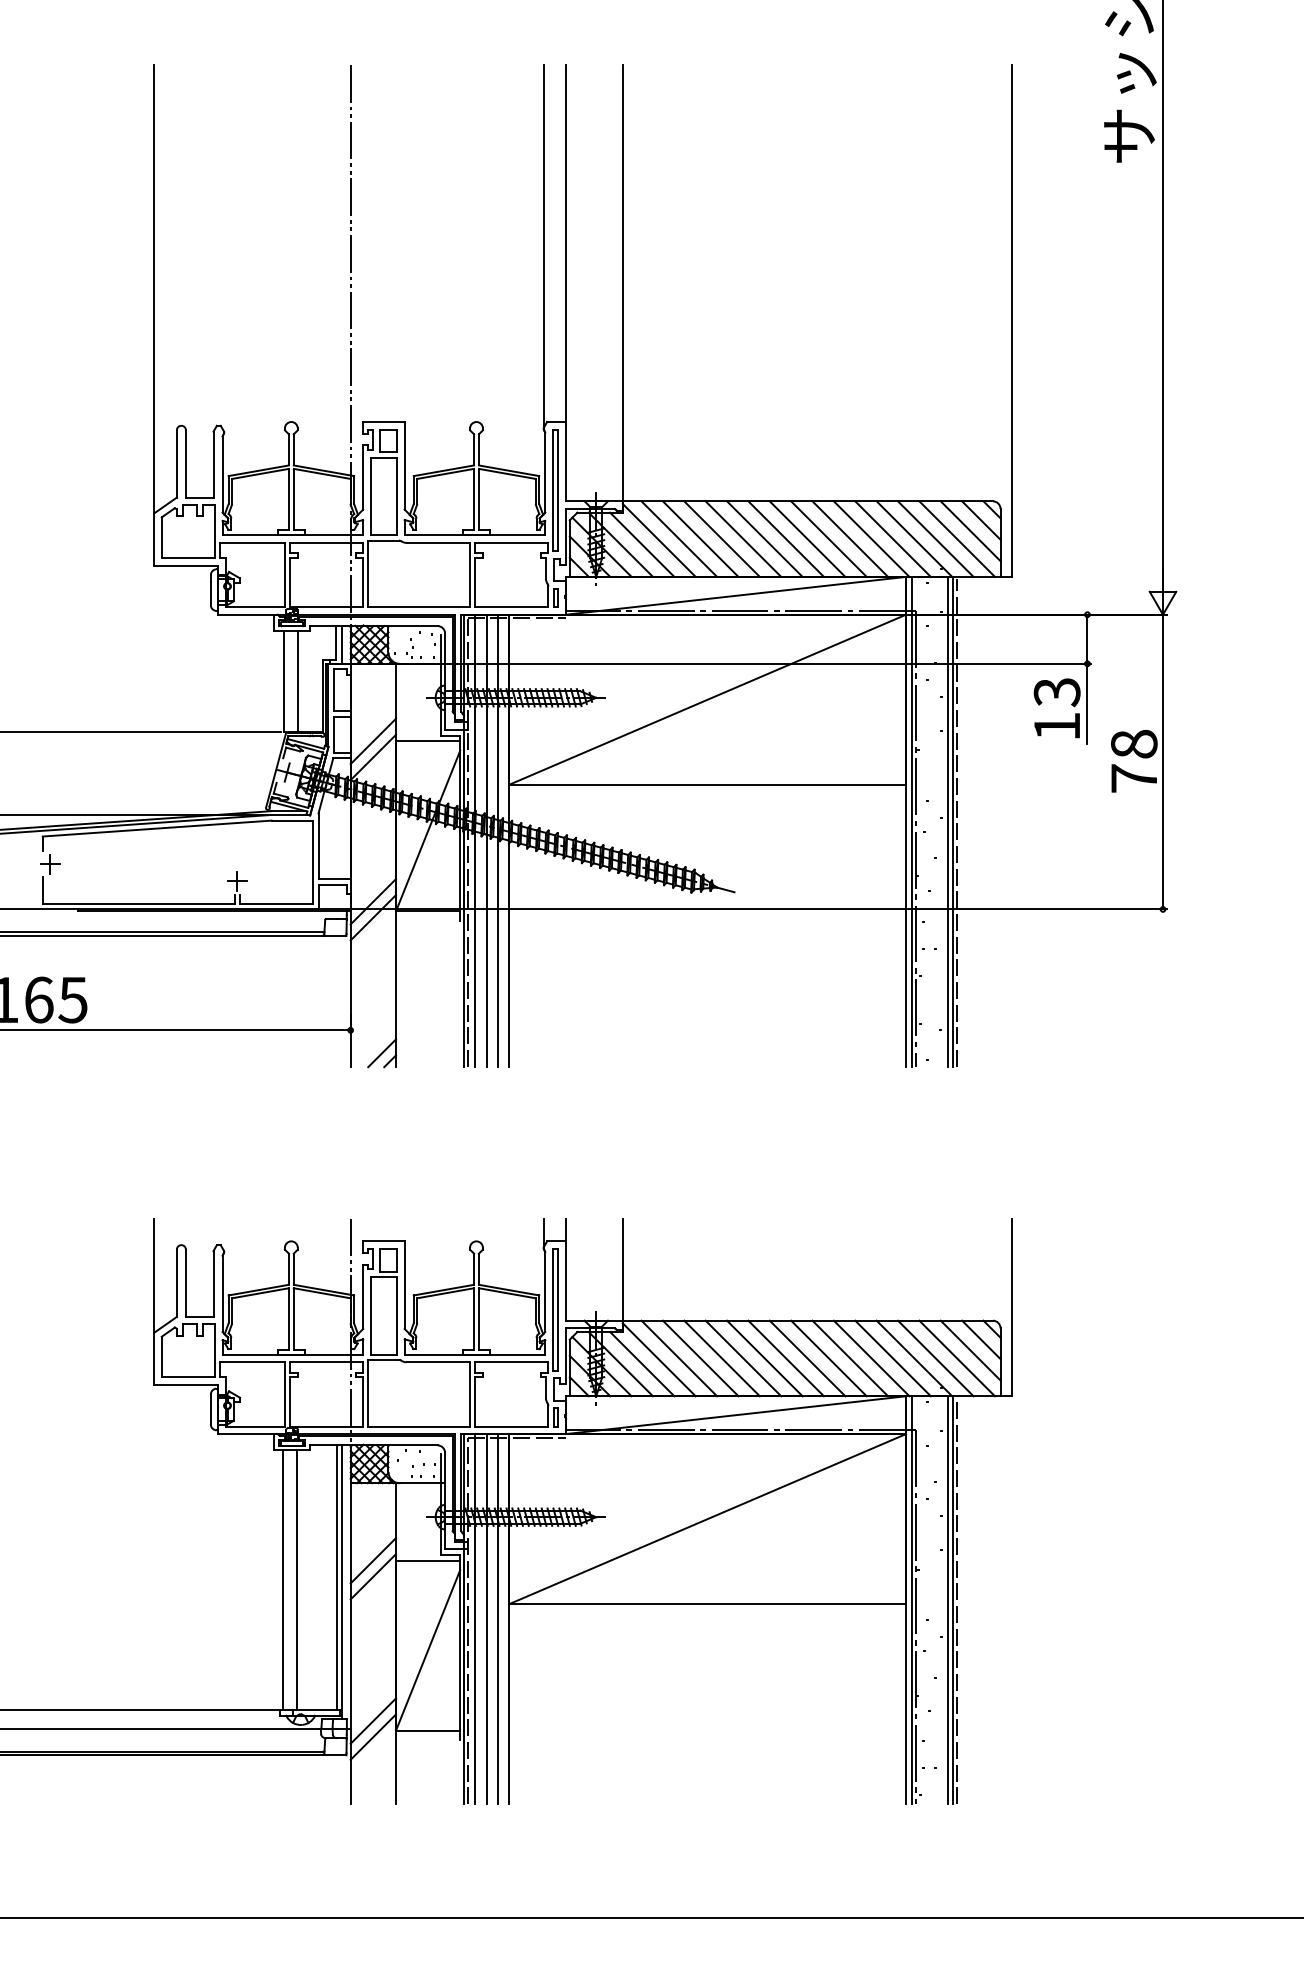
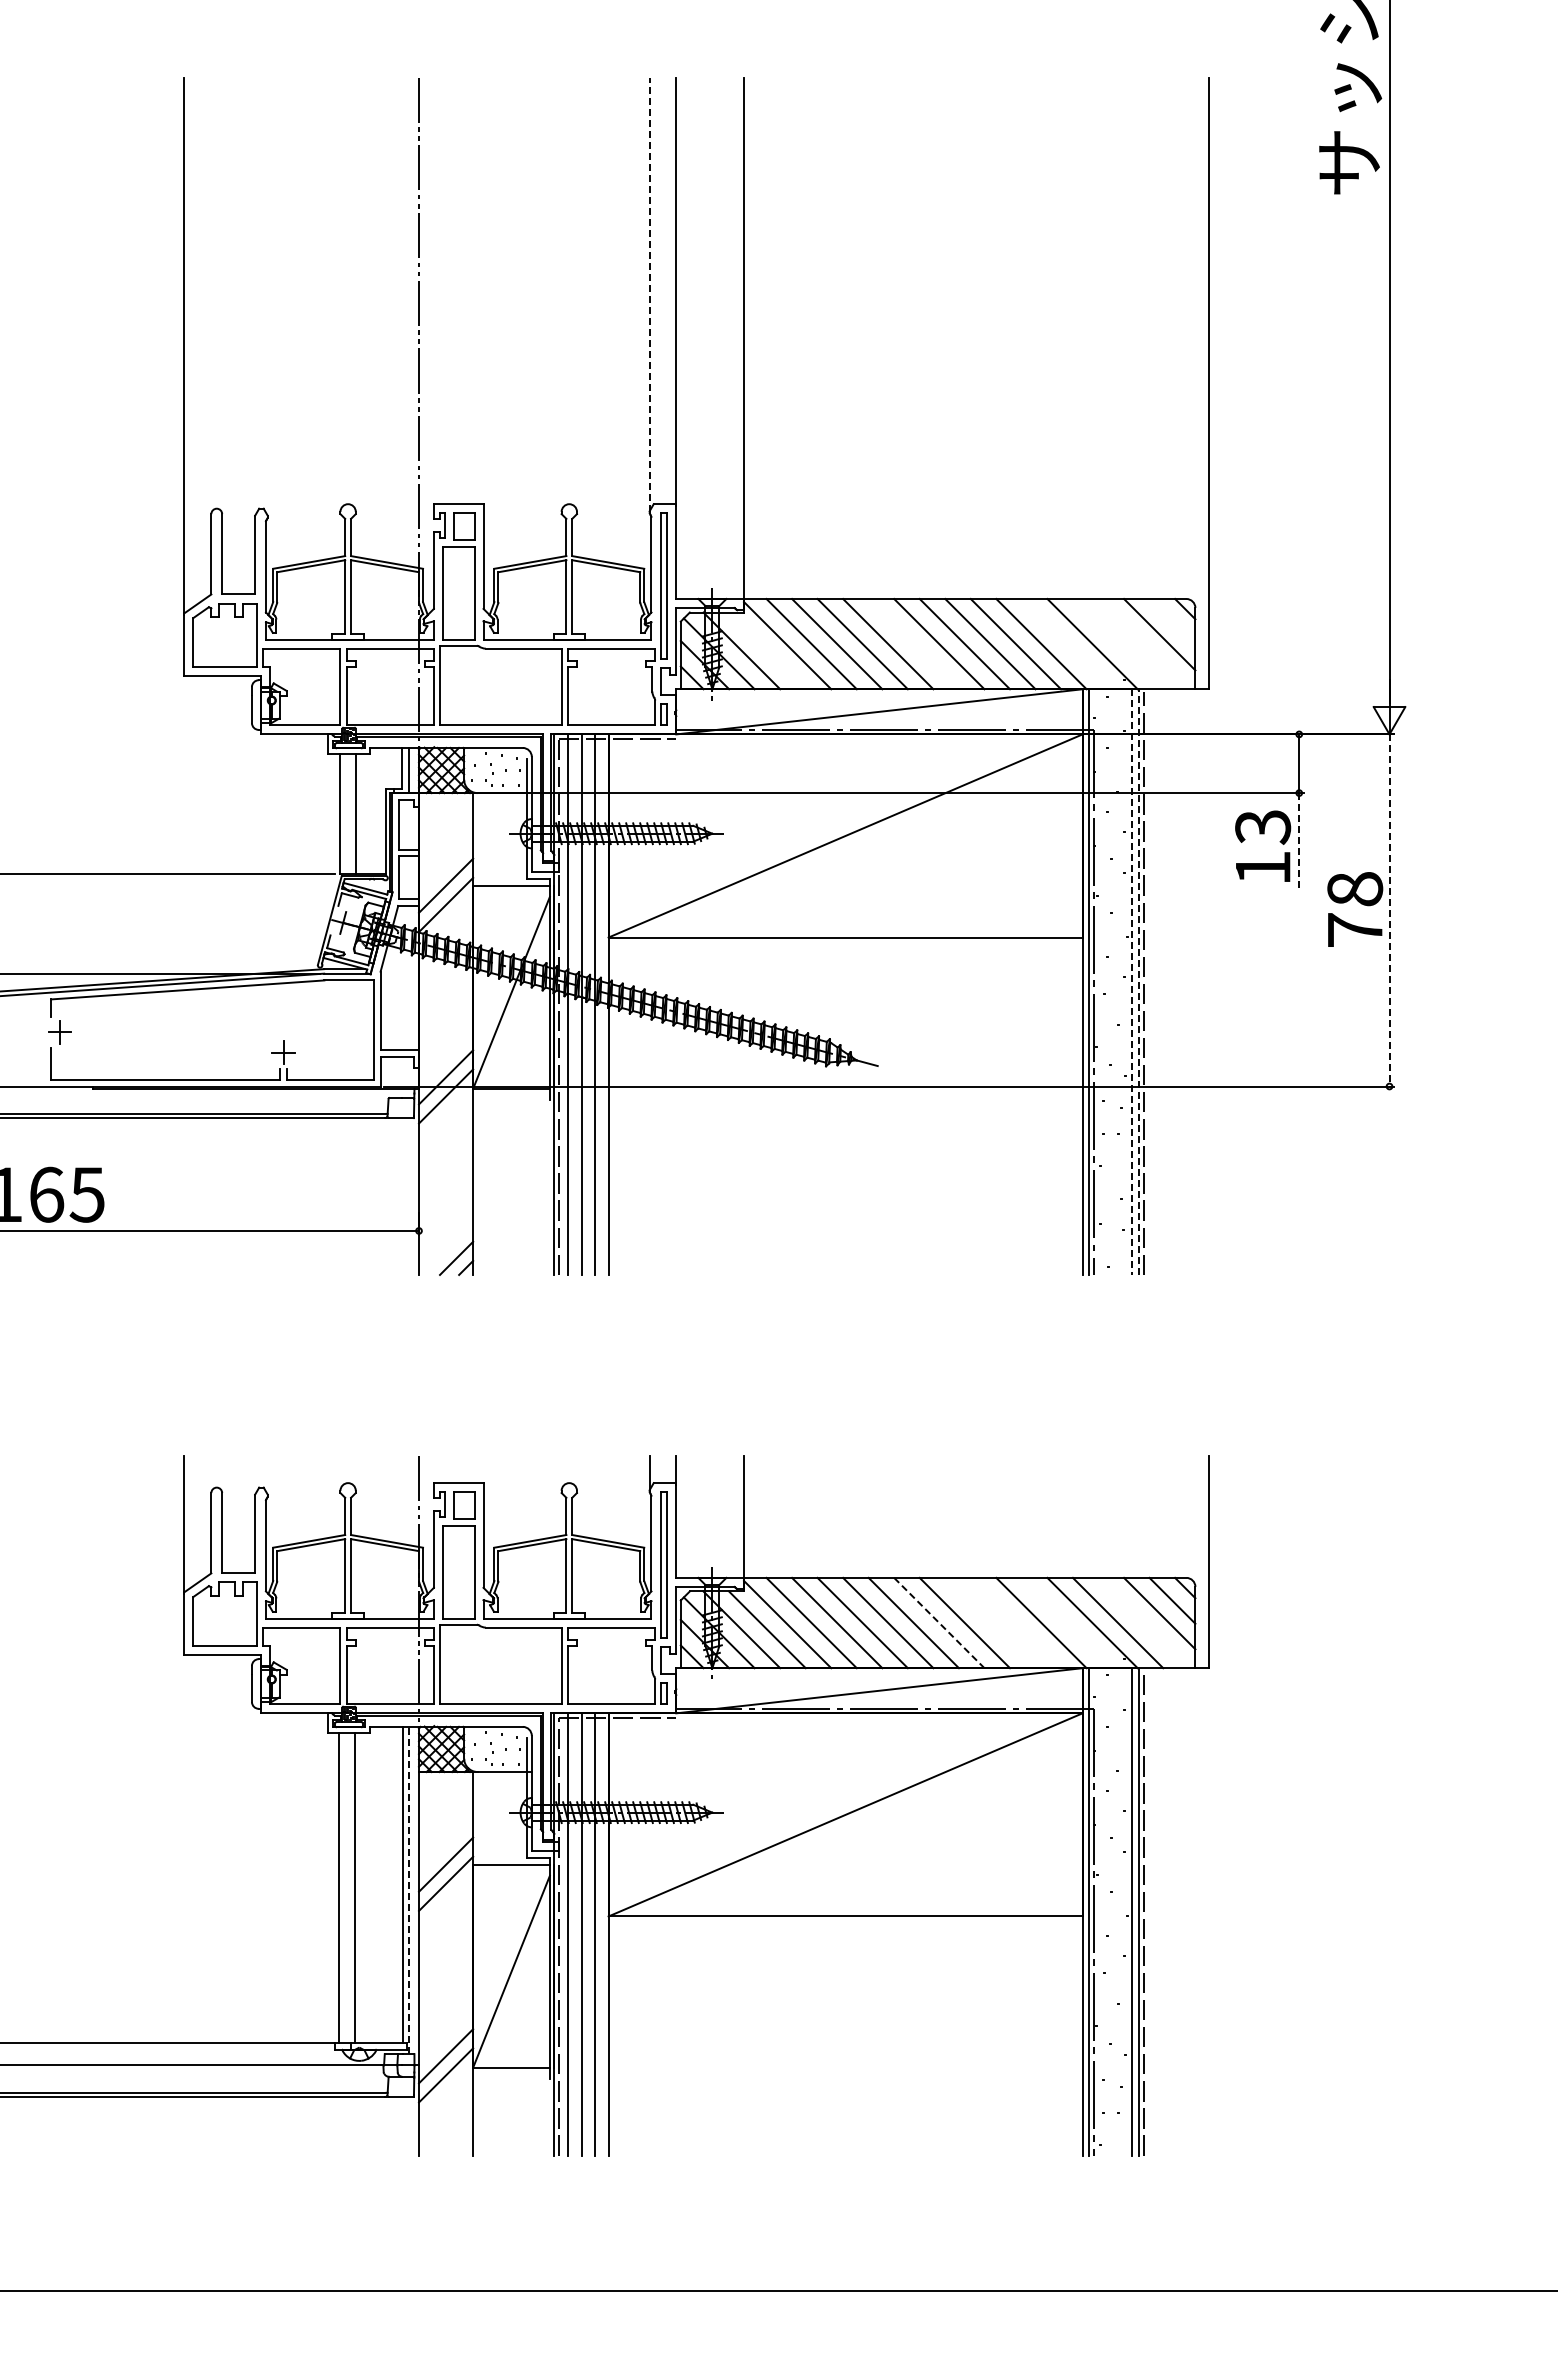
line: (543, 246) -> (649, 294), solid -> dashed
line: (981, 520) -> (1172, 621), removed
line: (764, 539) -> (913, 644), removed
line: (892, 539) -> (1066, 644), removed
line: (935, 539) -> (1117, 644), removed
line: (957, 539) -> (1143, 644), removed
line: (642, 544) -> (767, 650), removed
line: (1087, 704) -> (1299, 841), solid -> dashed
line: (1162, 762) -> (1389, 910), solid -> dashed
line: (947, 822) -> (1132, 982), solid -> dashed
line: (952, 822) -> (1138, 982), solid -> dashed
line: (786, 1358) -> (939, 1623), solid -> dashed
line: (829, 1358) -> (990, 1622), removed
line: (849, 1358) -> (1015, 1622), removed
line: (892, 1358) -> (1066, 1622), removed
line: (957, 1358) -> (1143, 1622), removed
line: (341, 1582) -> (408, 1890), solid -> dashed

